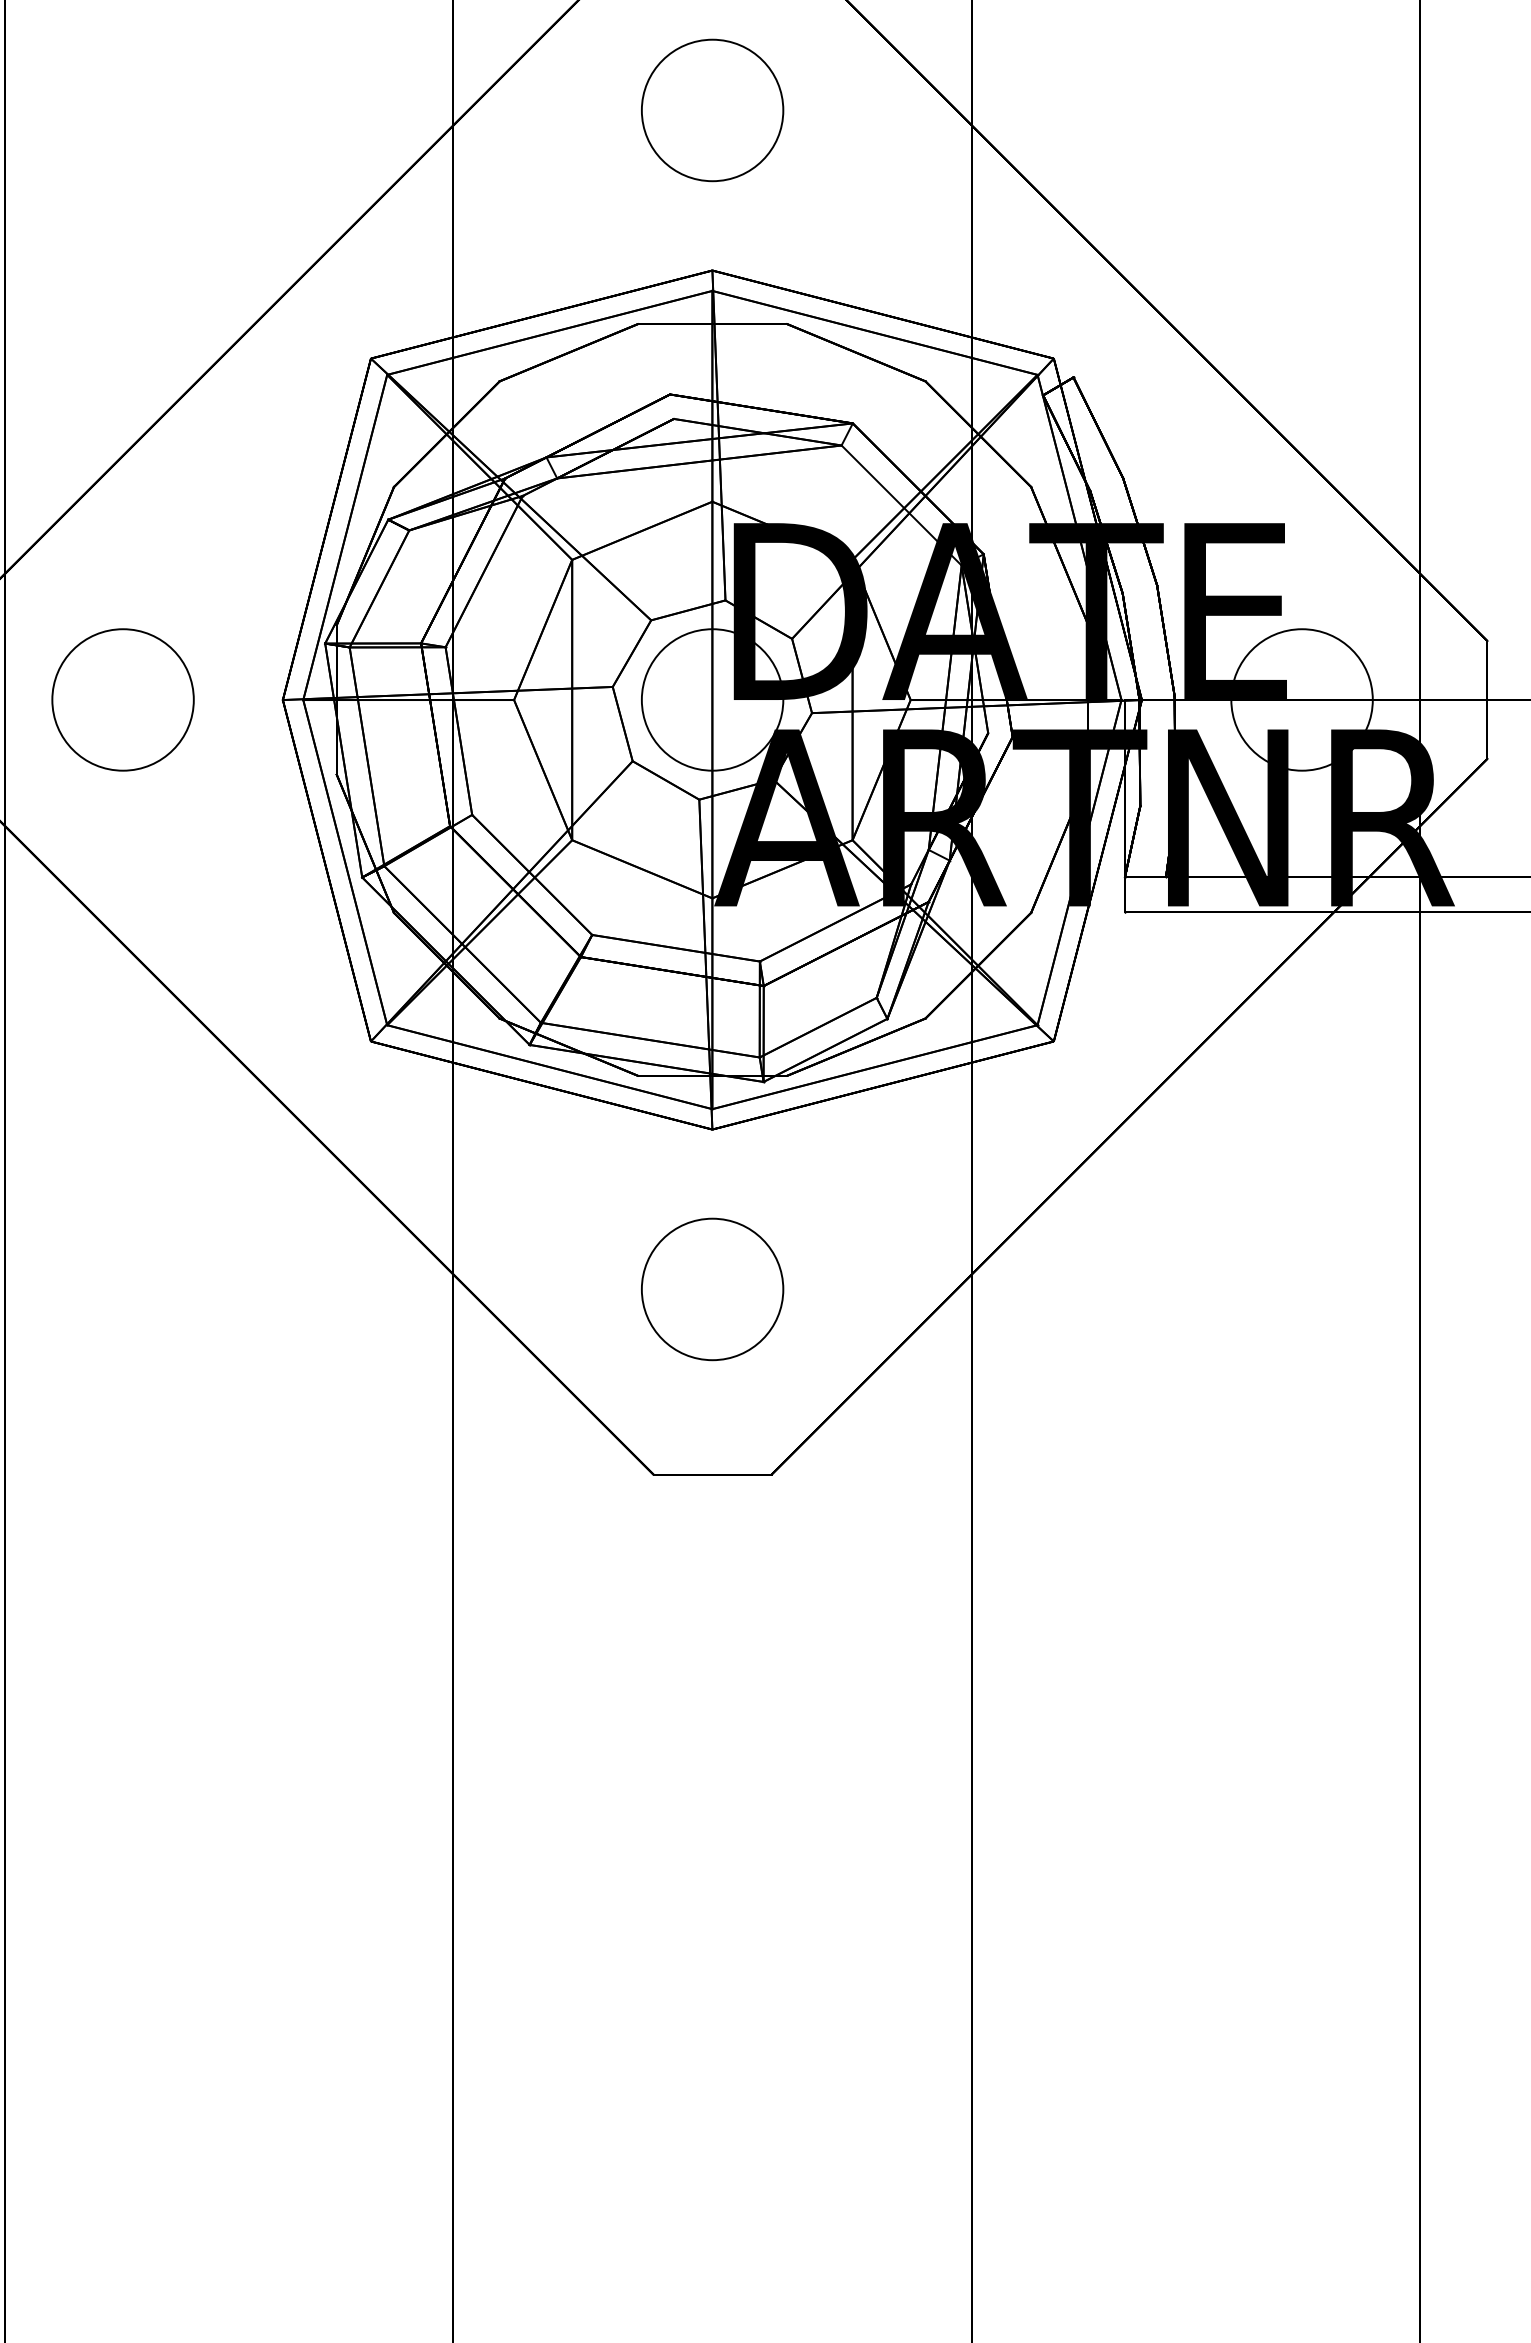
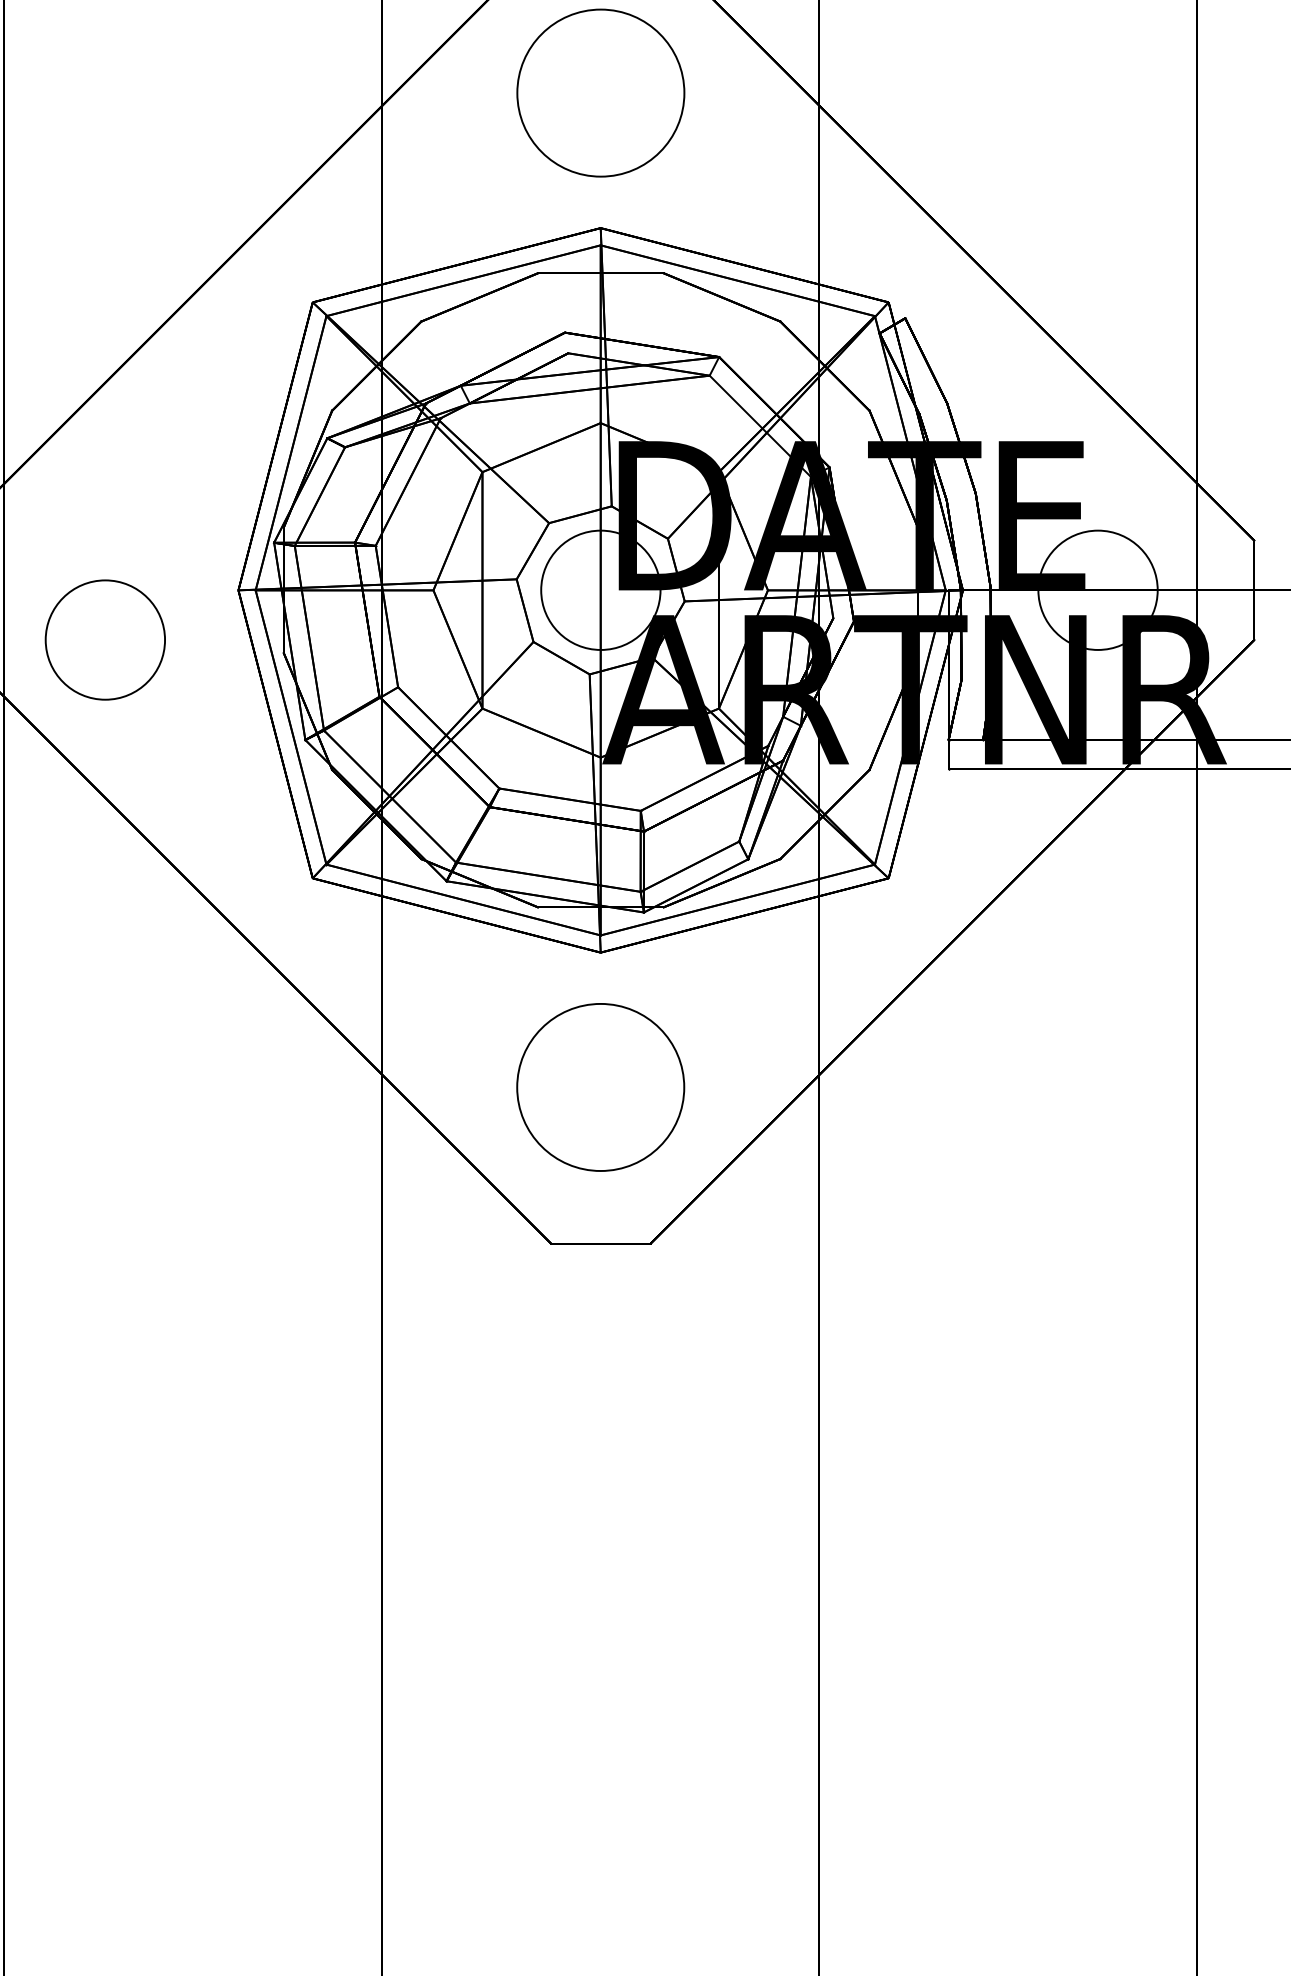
circle: (712, 110) -> (600, 93), size x1.4
circle: (122, 699) -> (104, 639), moved
circle: (712, 1289) -> (600, 1087), size x1.4

